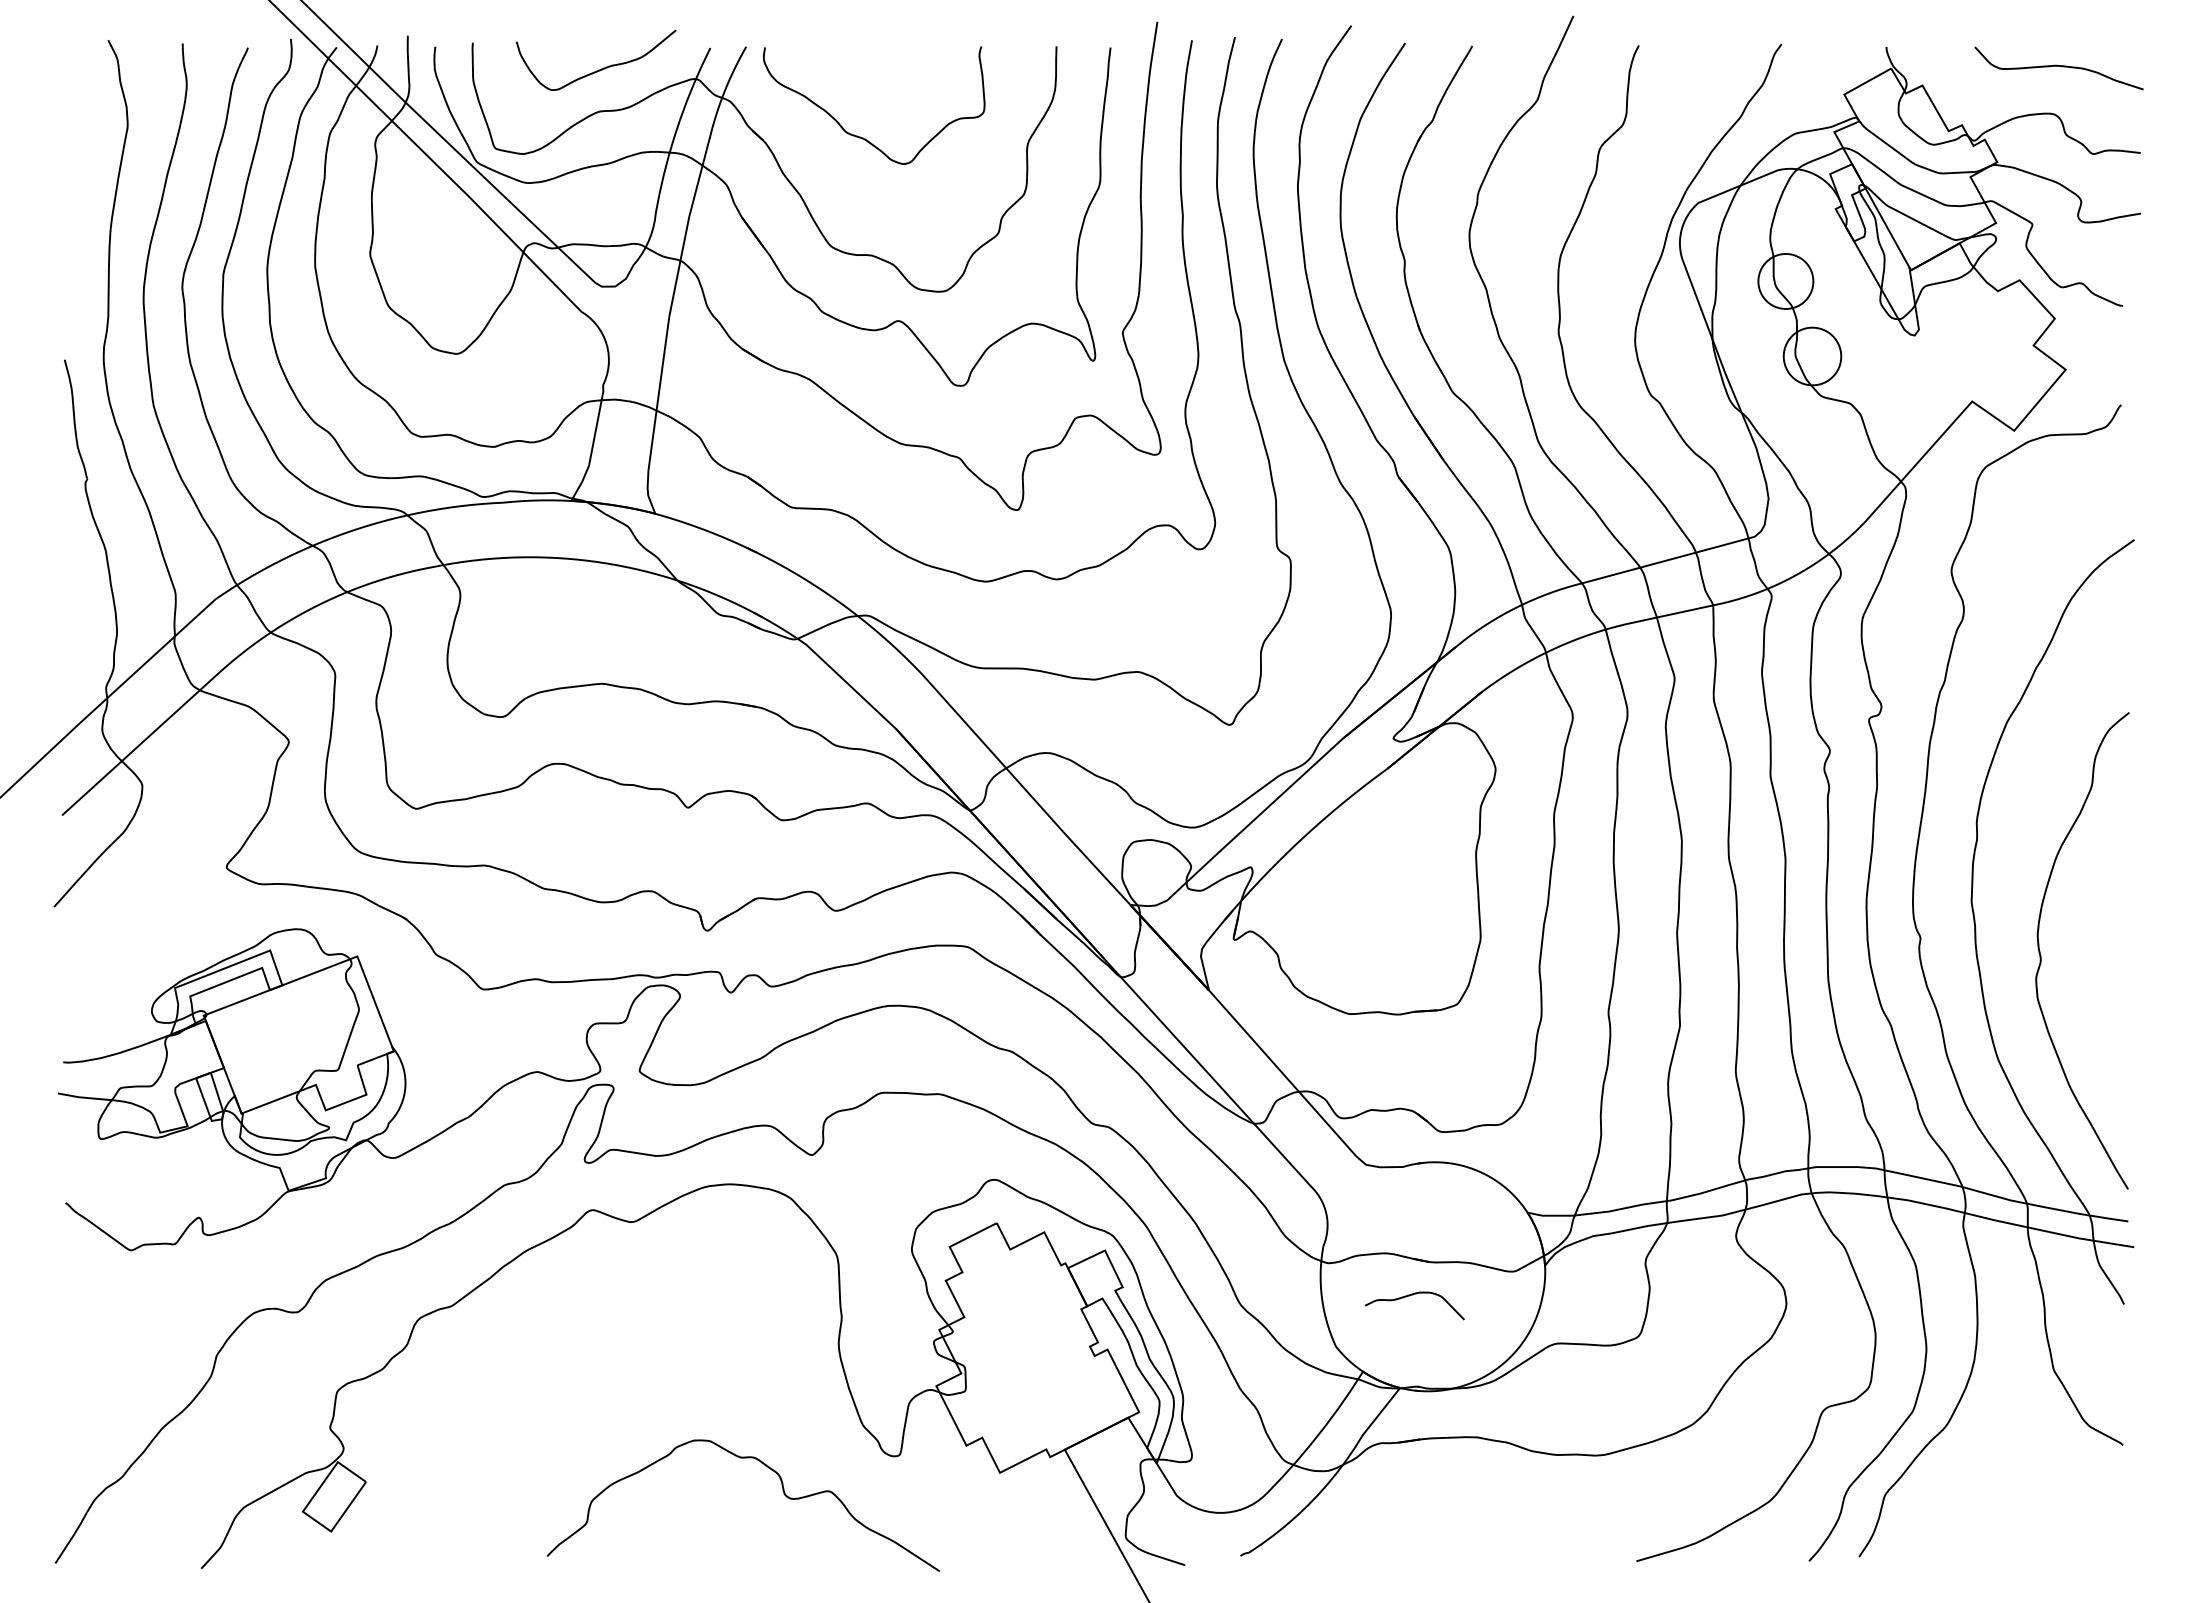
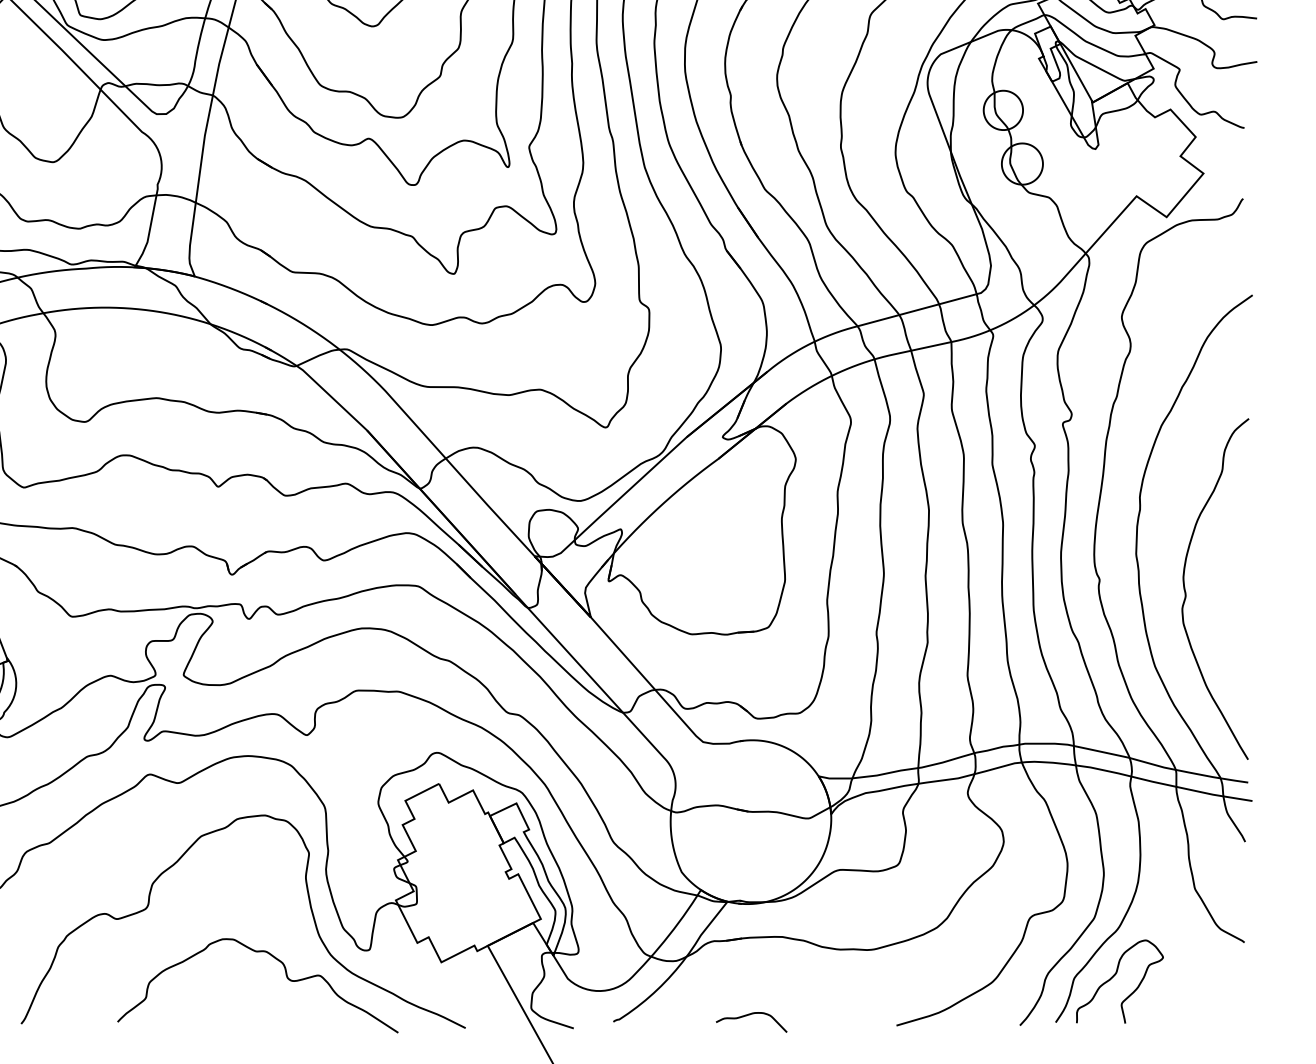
curve: (1413, 1295) -> (750, 1015), moved
curve: (816, 1396) -> (310, 907), added
curve: (1941, 1491) -> (1114, 975), added

